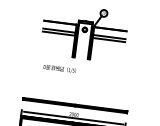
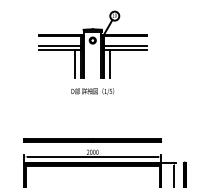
line: (69, 45) -> (75, 63), added
line: (96, 48) -> (110, 63), added
text: (59, 68) -> (92, 91), moved

